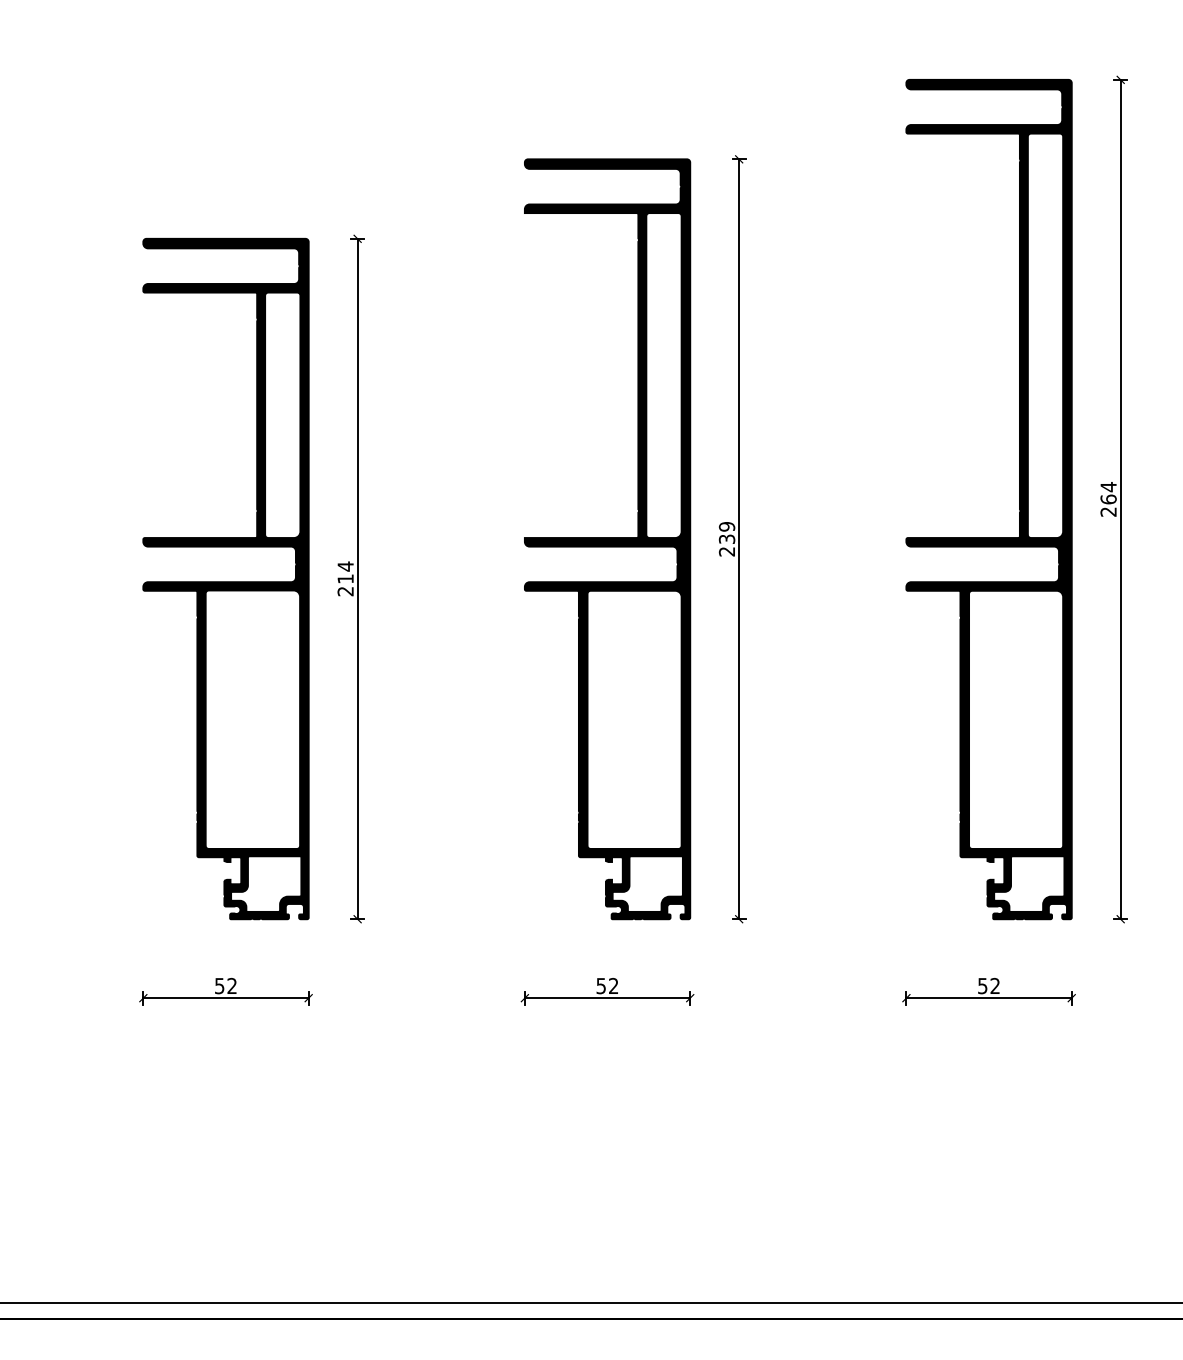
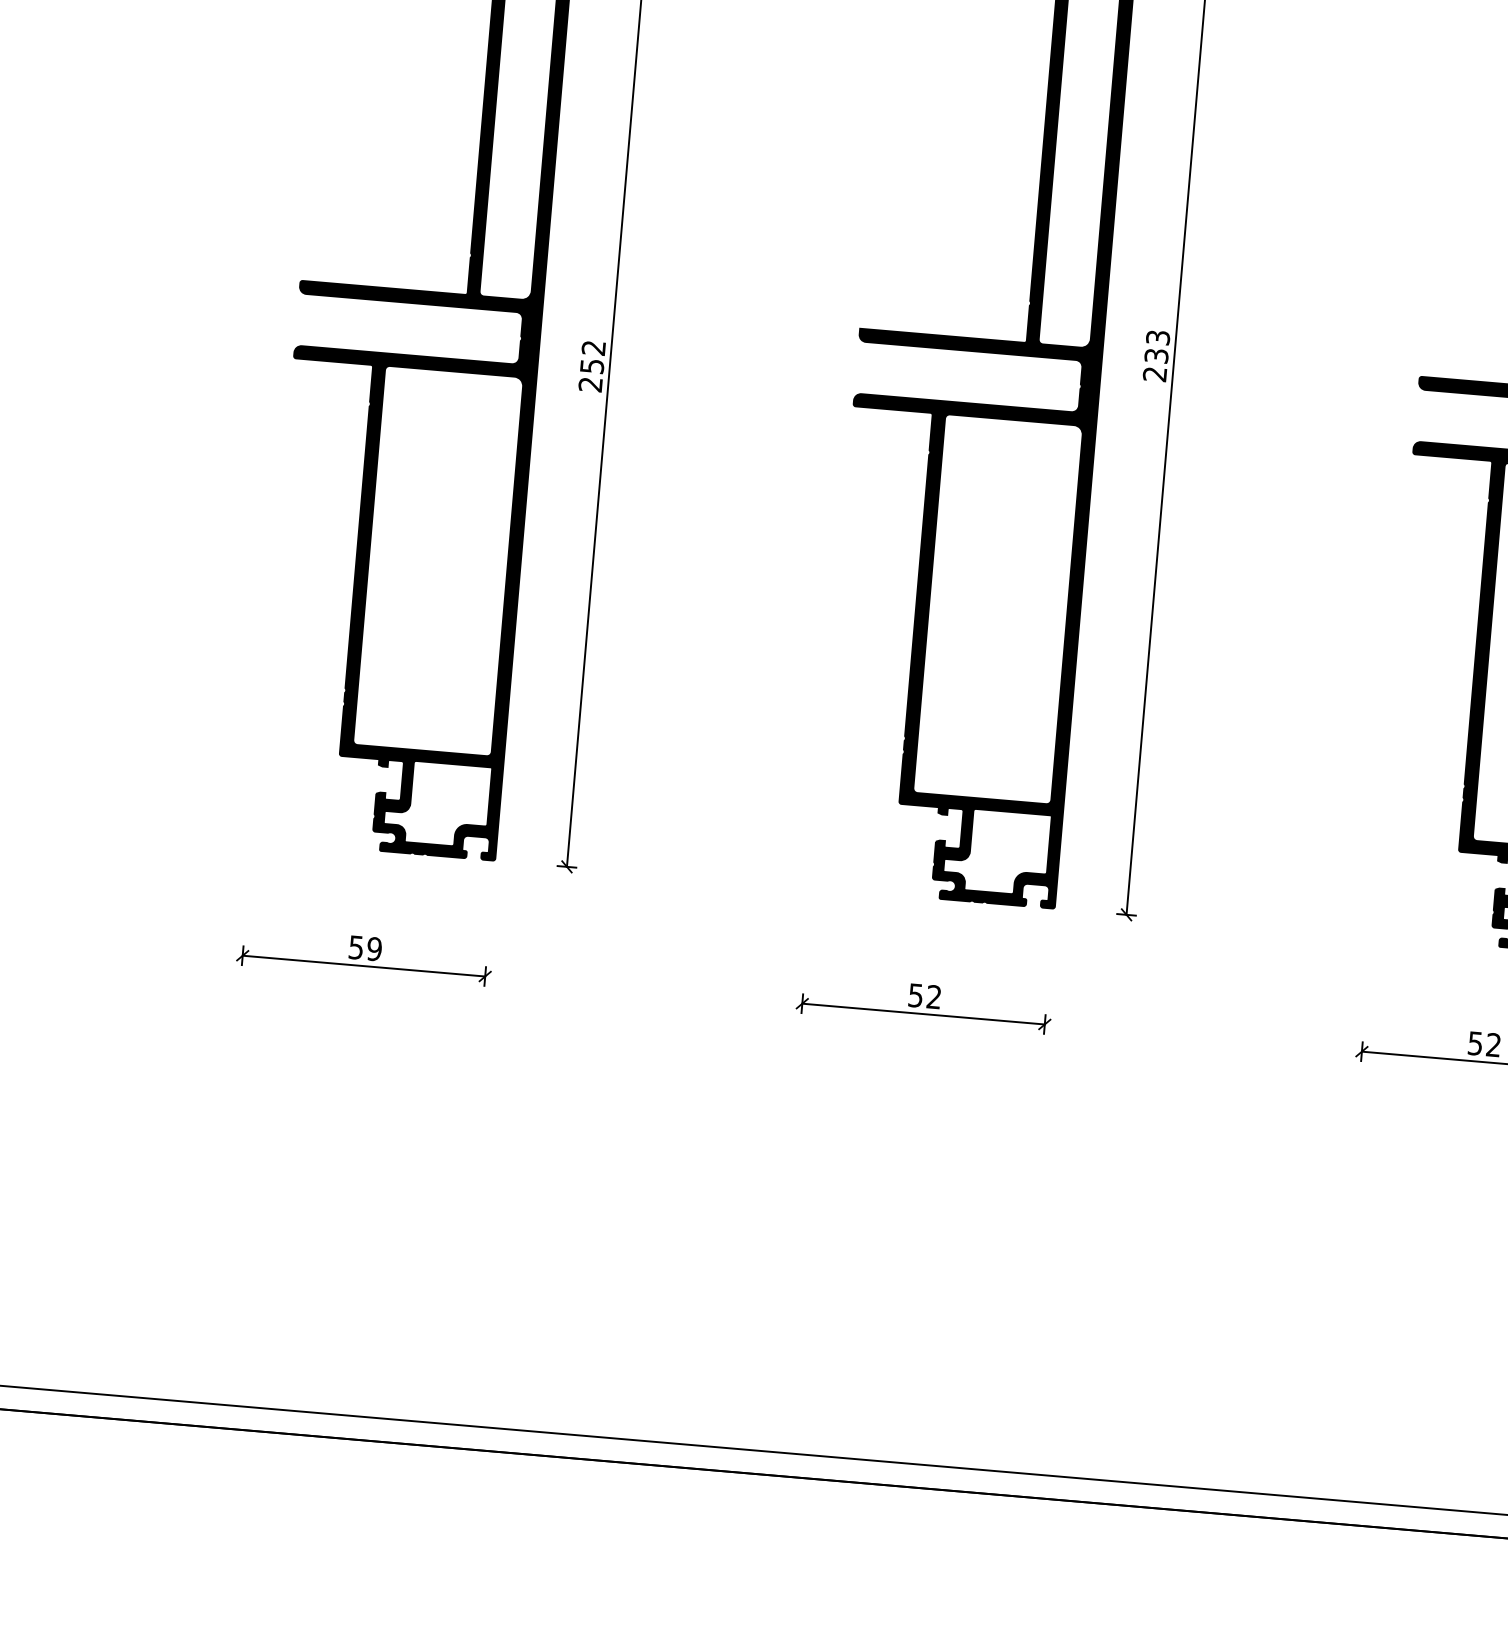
text: (727, 526) -> (1158, 337), 239 -> 233
text: (345, 572) -> (592, 356), 214 -> 252
text: (232, 986) -> (374, 949), 52 -> 59

